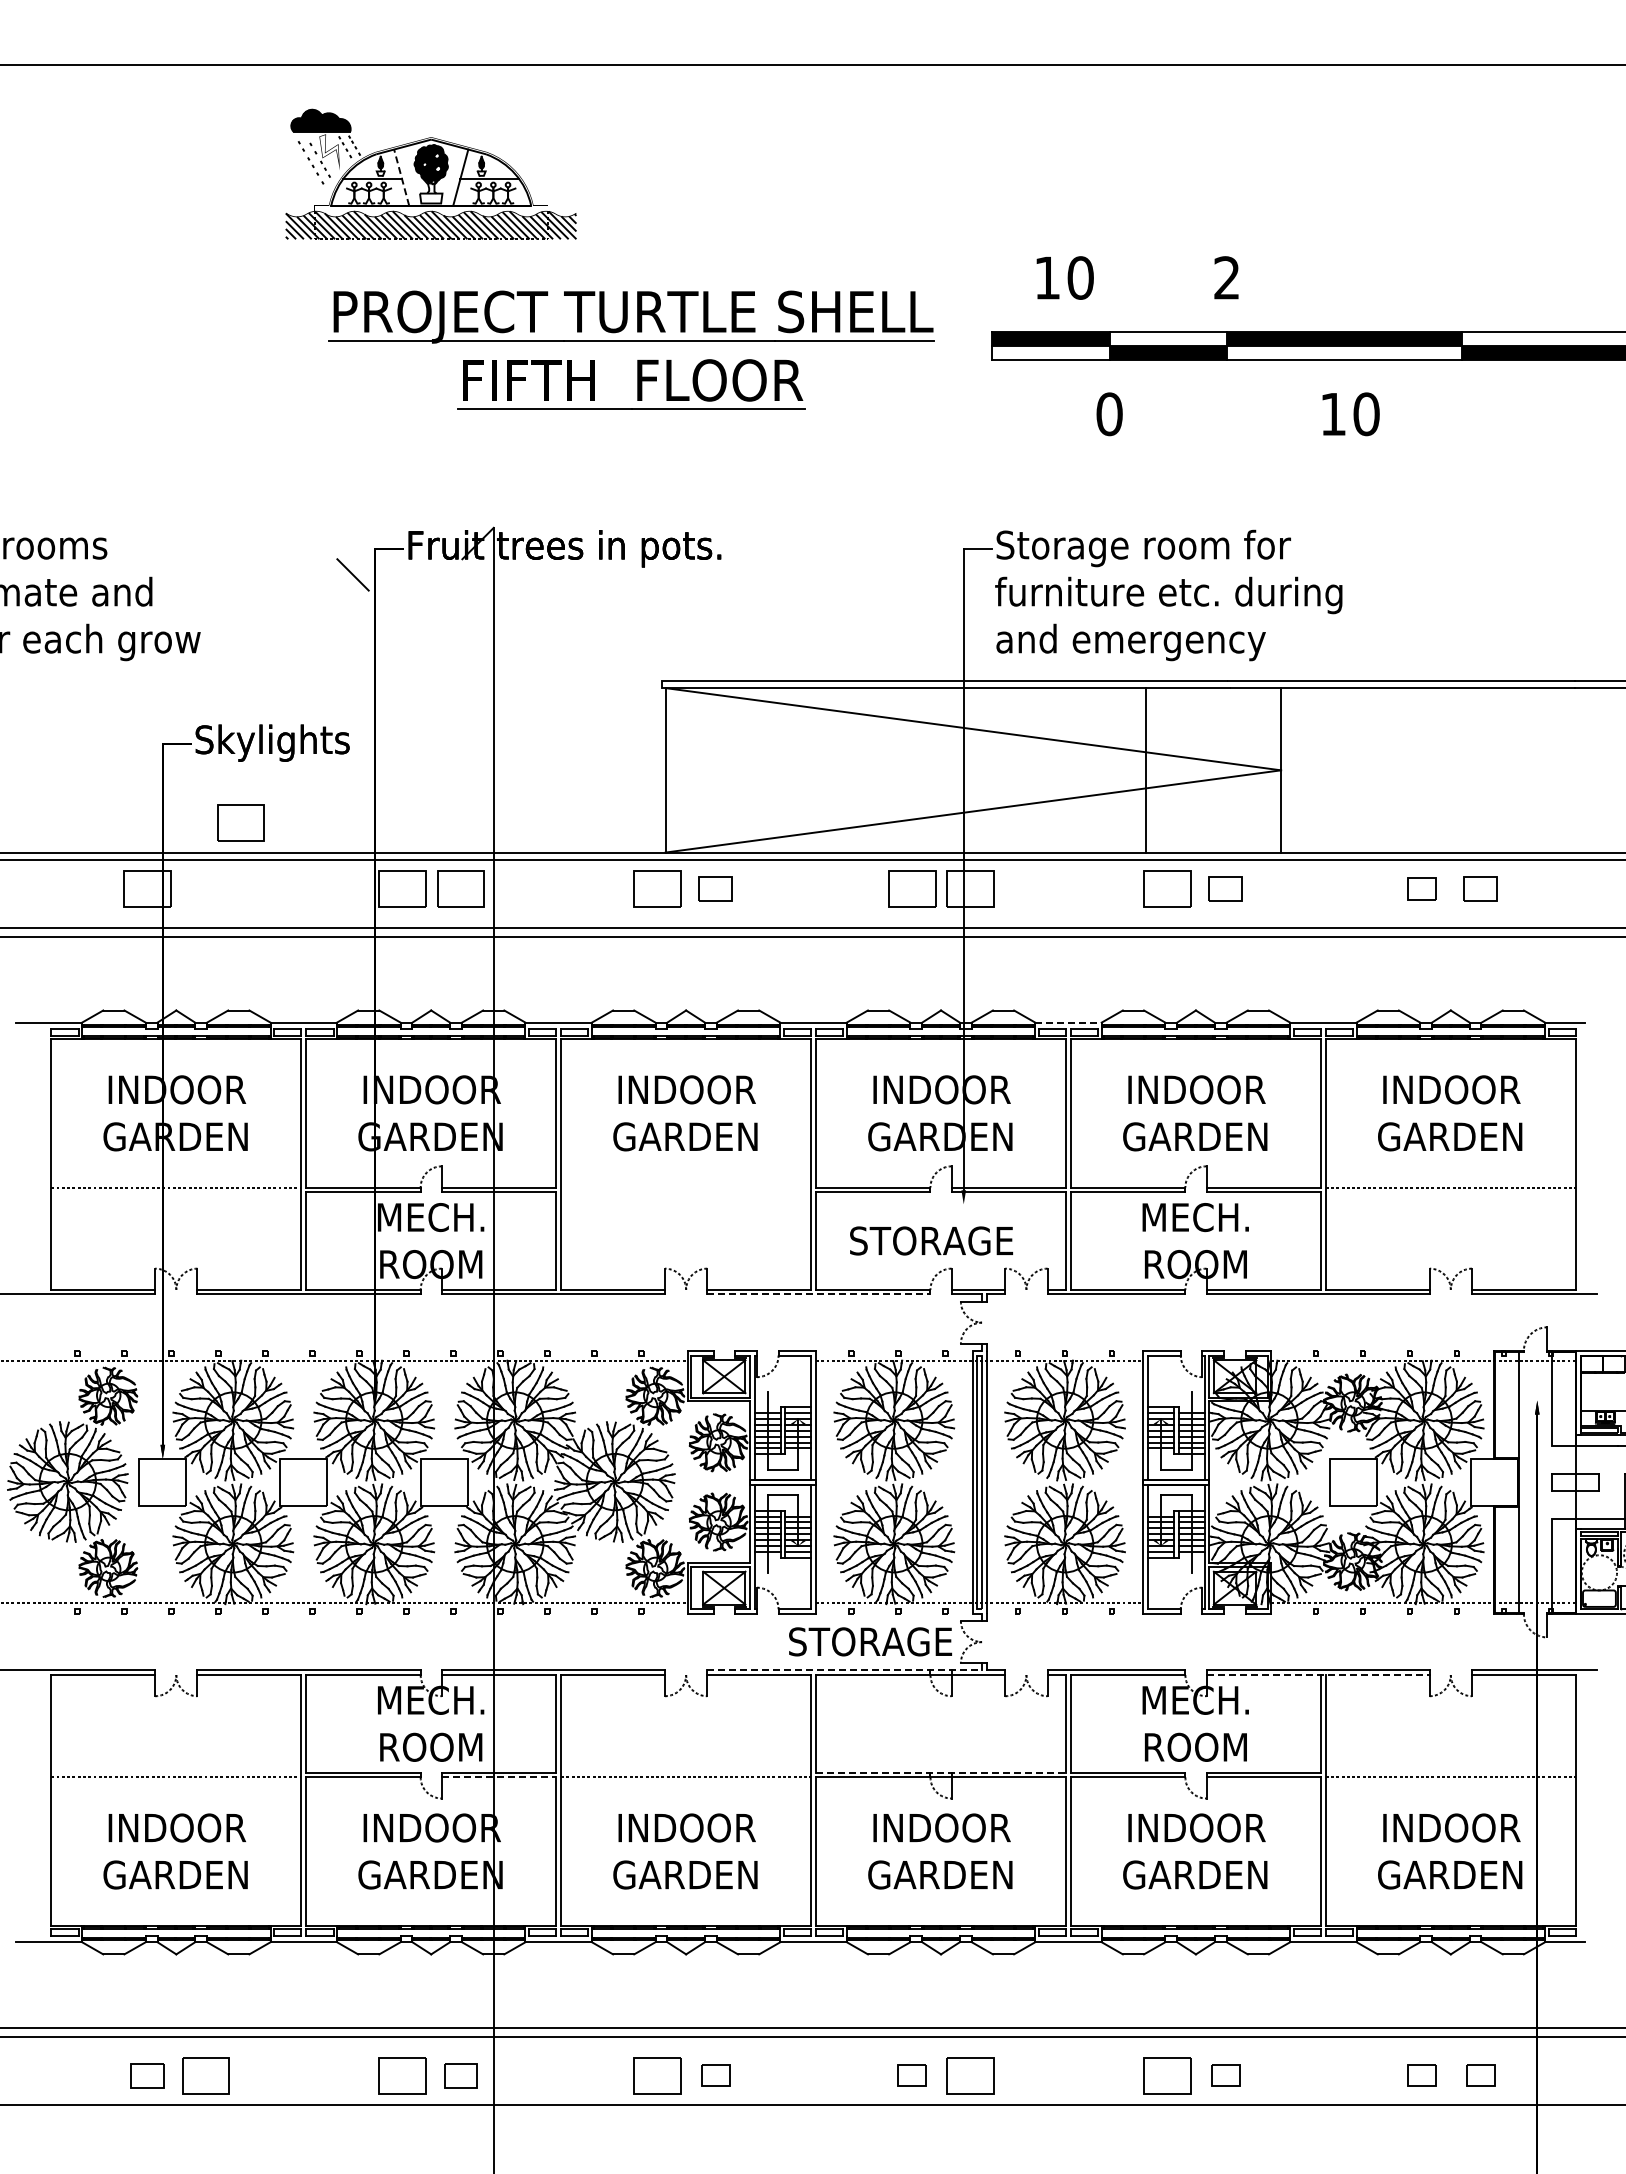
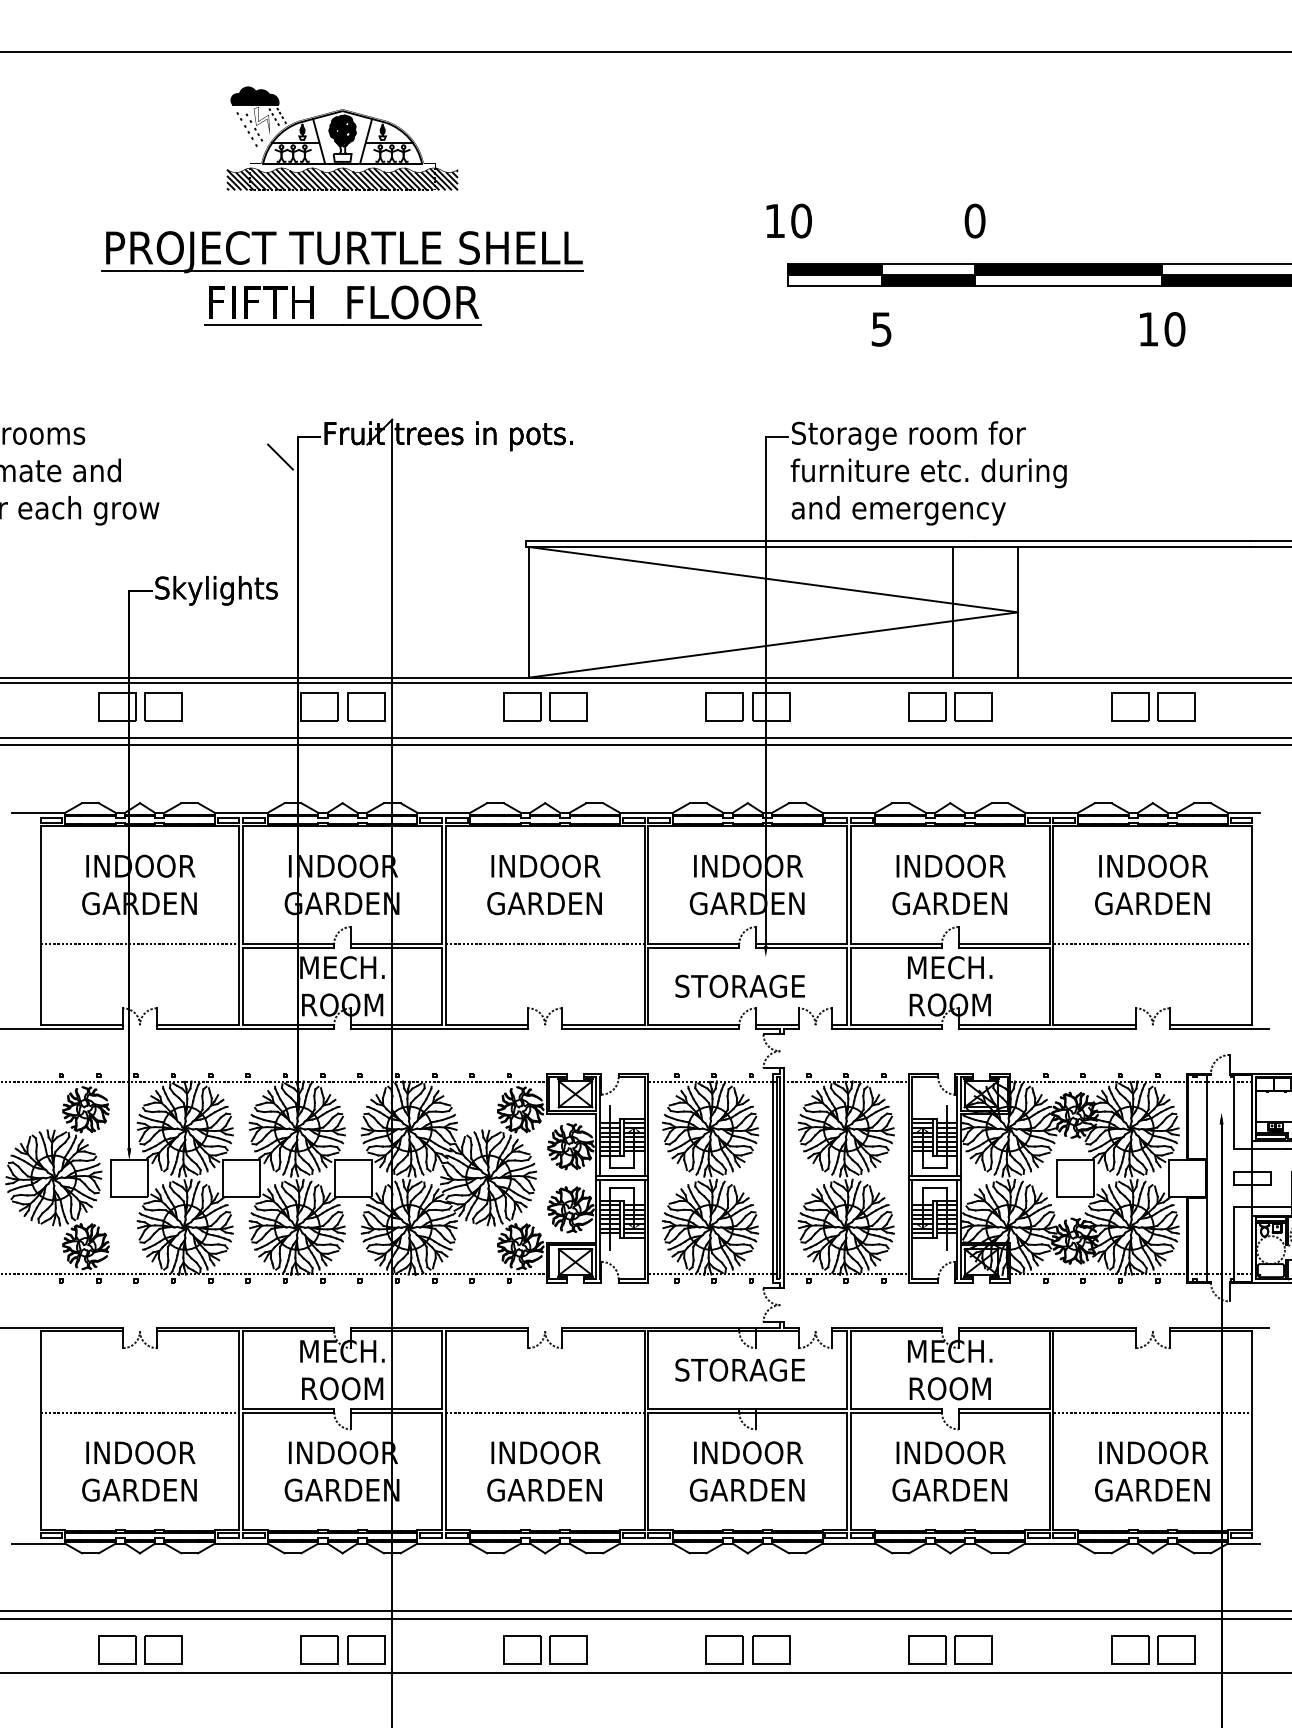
line: (401, 177) -> (318, 141), dashed -> solid
text: (1064, 277) -> (788, 220), moved
text: (1227, 277) -> (975, 220), 2 -> 0
part: (631, 341) -> (342, 271), moved
text: (1109, 414) -> (881, 329), 0 -> 5
text: (1350, 414) -> (1162, 329), moved
line: (1145, 770) -> (952, 612), moved
part: (240, 822) -> (163, 706), moved
part: (715, 888) -> (568, 706), size x1.43
part: (1225, 888) -> (973, 706), size x1.43
part: (1421, 888) -> (1129, 706), size x1.67
part: (1480, 888) -> (1176, 706), size x1.43
line: (1068, 1022) -> (849, 812), dashed -> solid
line: (686, 1187) -> (545, 943), added
line: (818, 1294) -> (650, 1028), dashed -> solid
text: (870, 1641) -> (740, 1369), moved
line: (845, 1670) -> (671, 1327), dashed -> solid
line: (1318, 1675) -> (1047, 1331), dashed -> solid
line: (941, 1772) -> (748, 1408), dashed -> solid
line: (499, 1777) -> (396, 1412), dashed -> solid
part: (147, 2075) -> (117, 1649), size x1.43
part: (460, 2075) -> (365, 1649), size x1.43
part: (715, 2075) -> (568, 1649), size x1.67
part: (912, 2075) -> (725, 1649), size x1.67
part: (1225, 2075) -> (973, 1649), size x1.67
part: (1421, 2075) -> (1129, 1649), size x1.67
part: (1480, 2075) -> (1176, 1649), size x1.67

